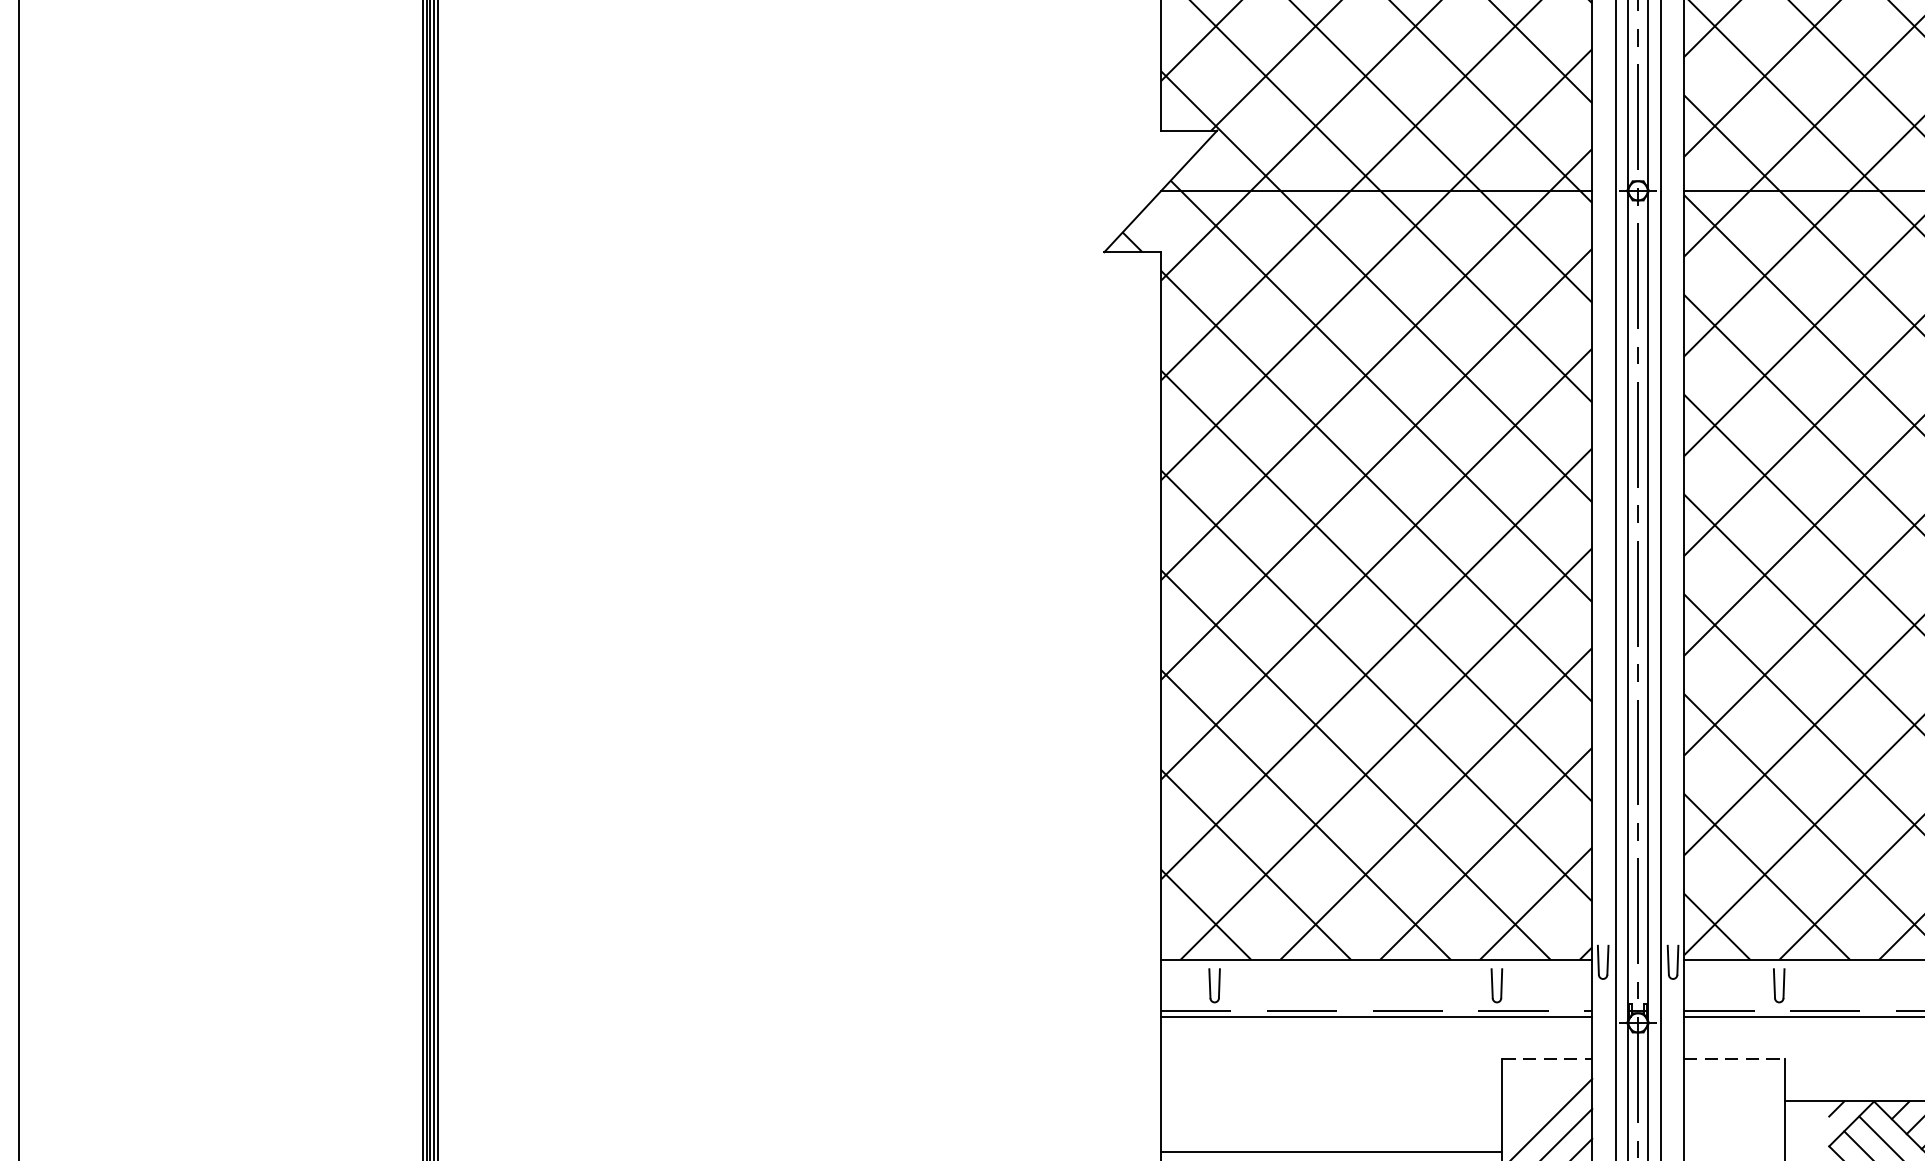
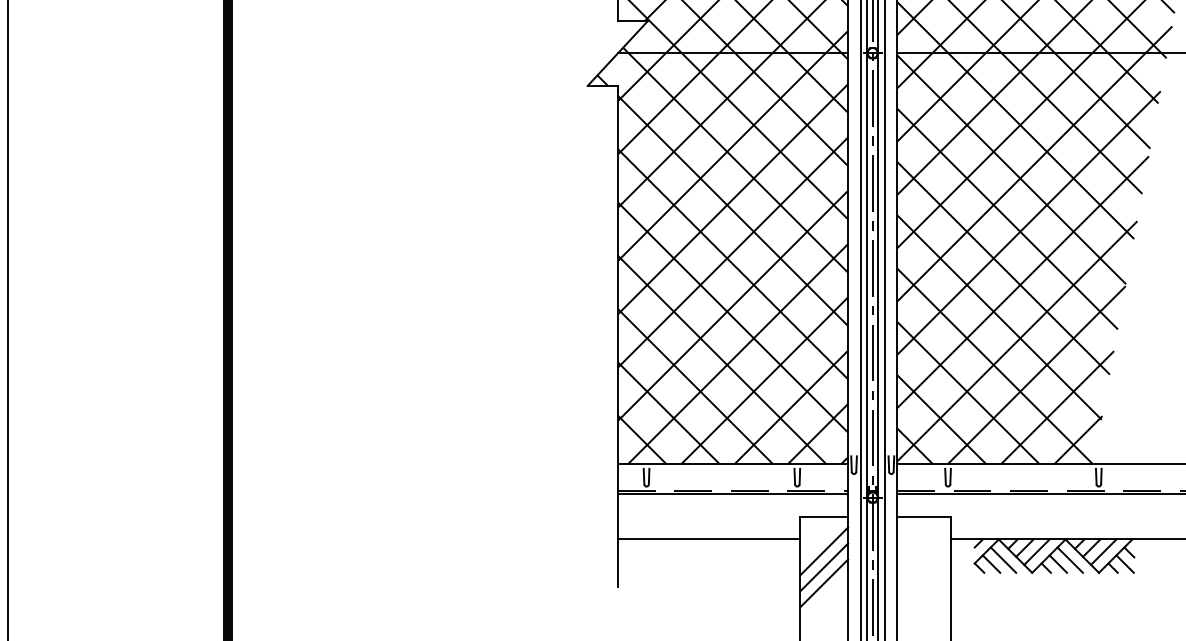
line: (1547, 1058) -> (824, 516), dashed -> solid
line: (1735, 1058) -> (924, 516), dashed -> solid
line: (1330, 1152) -> (708, 539), moved

